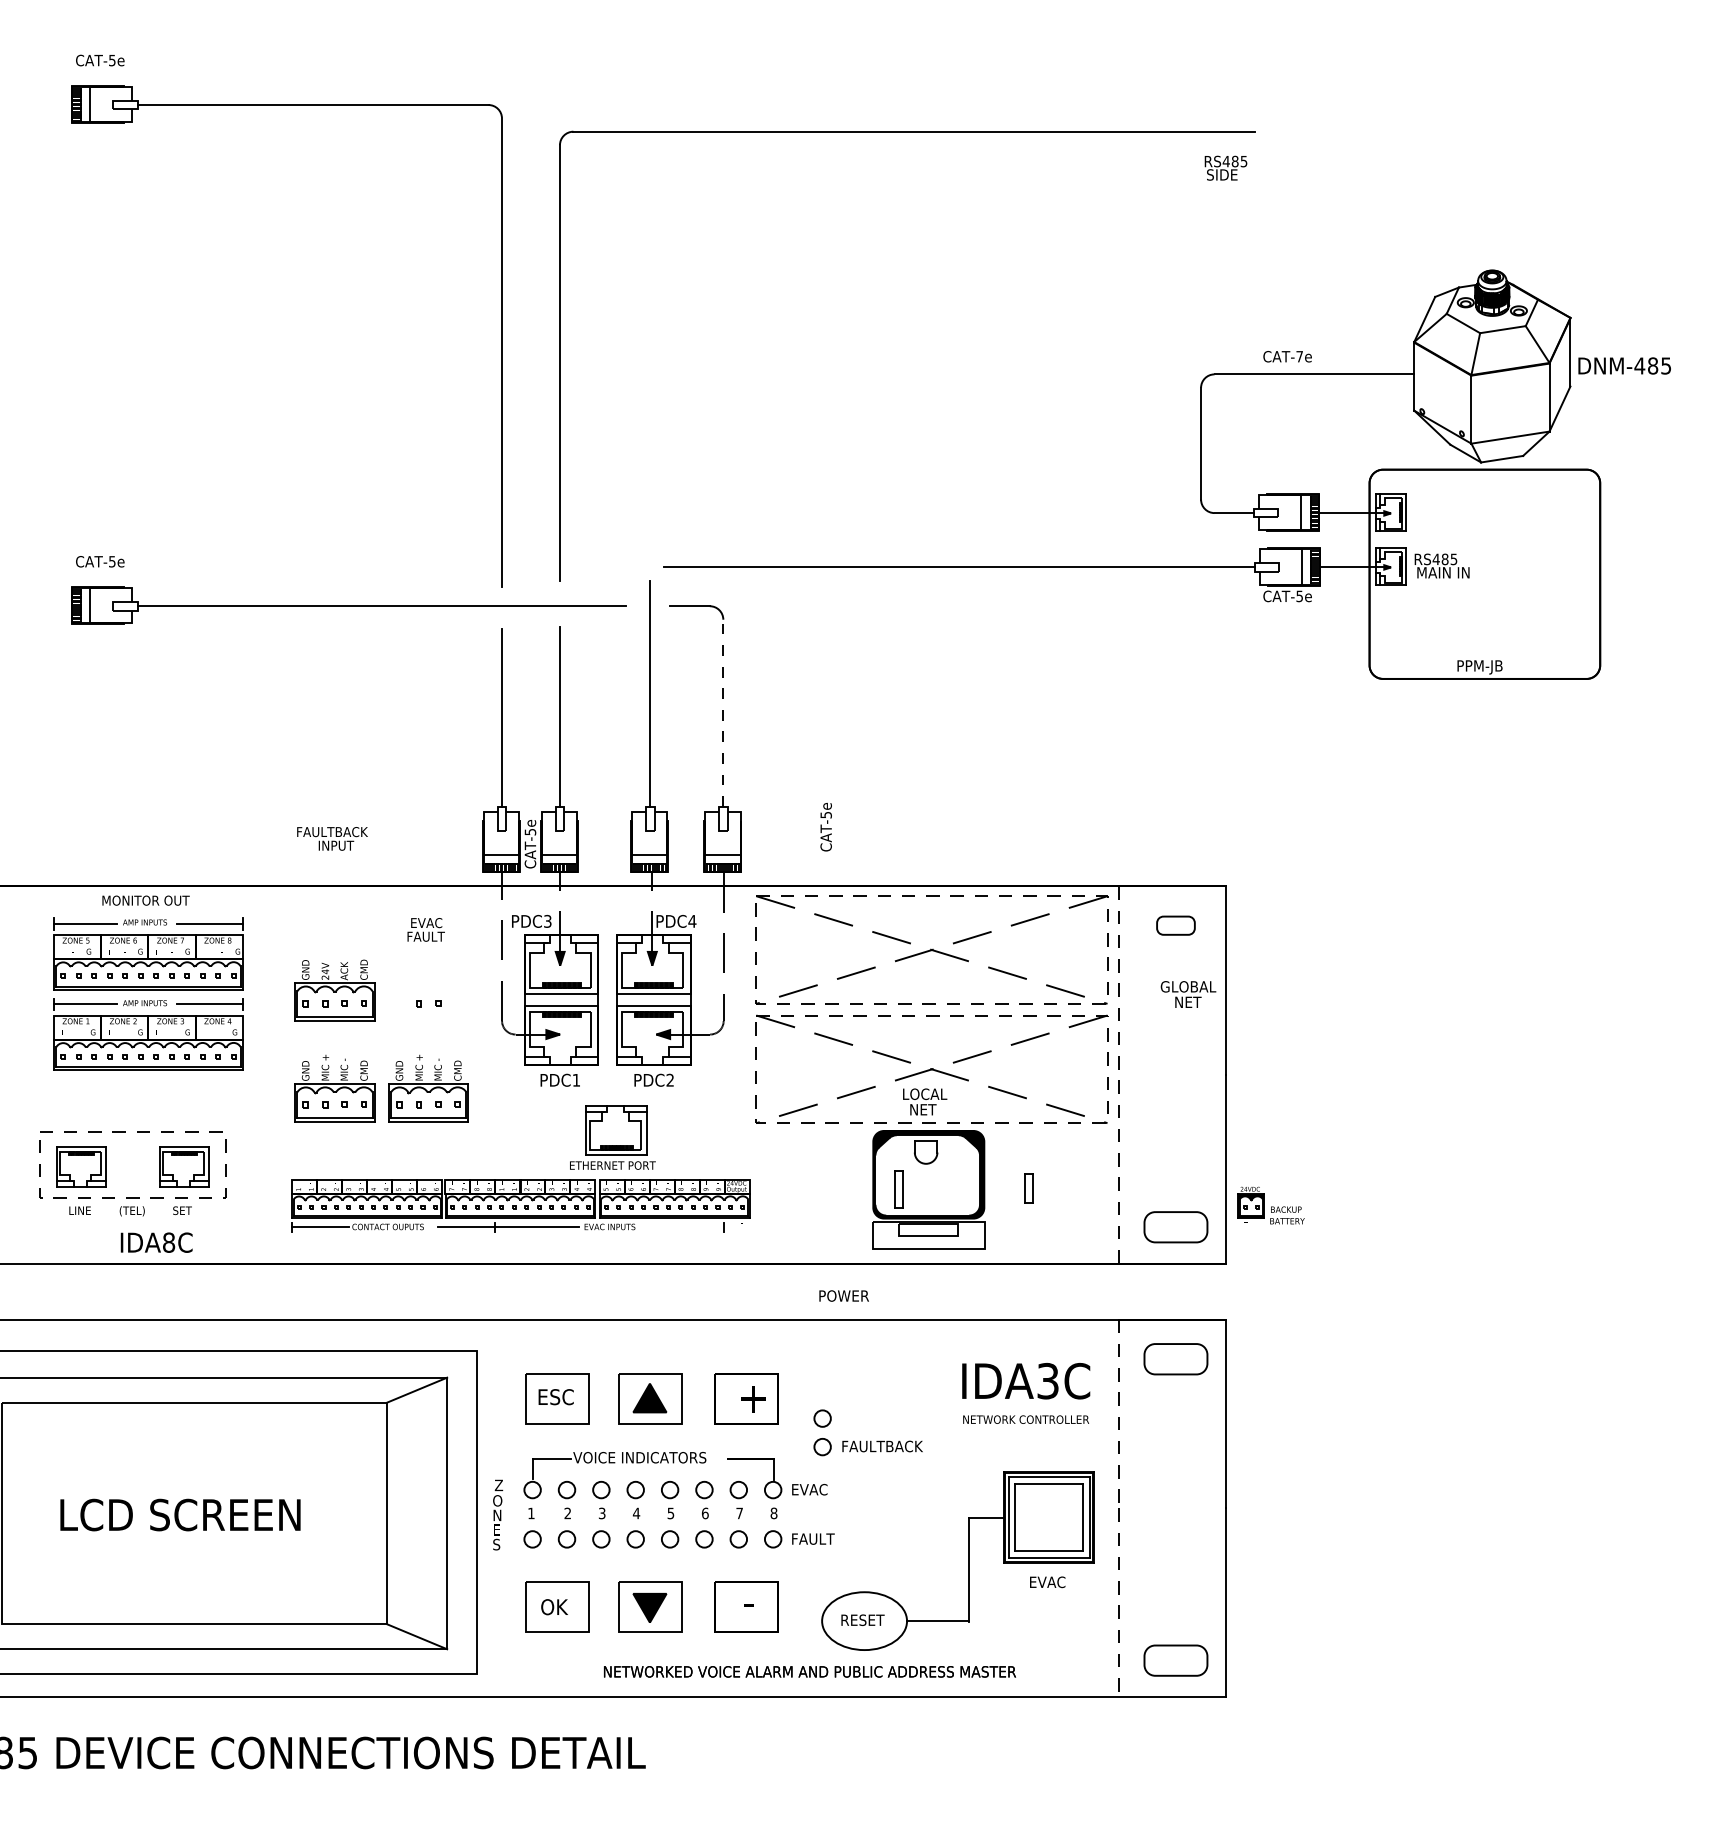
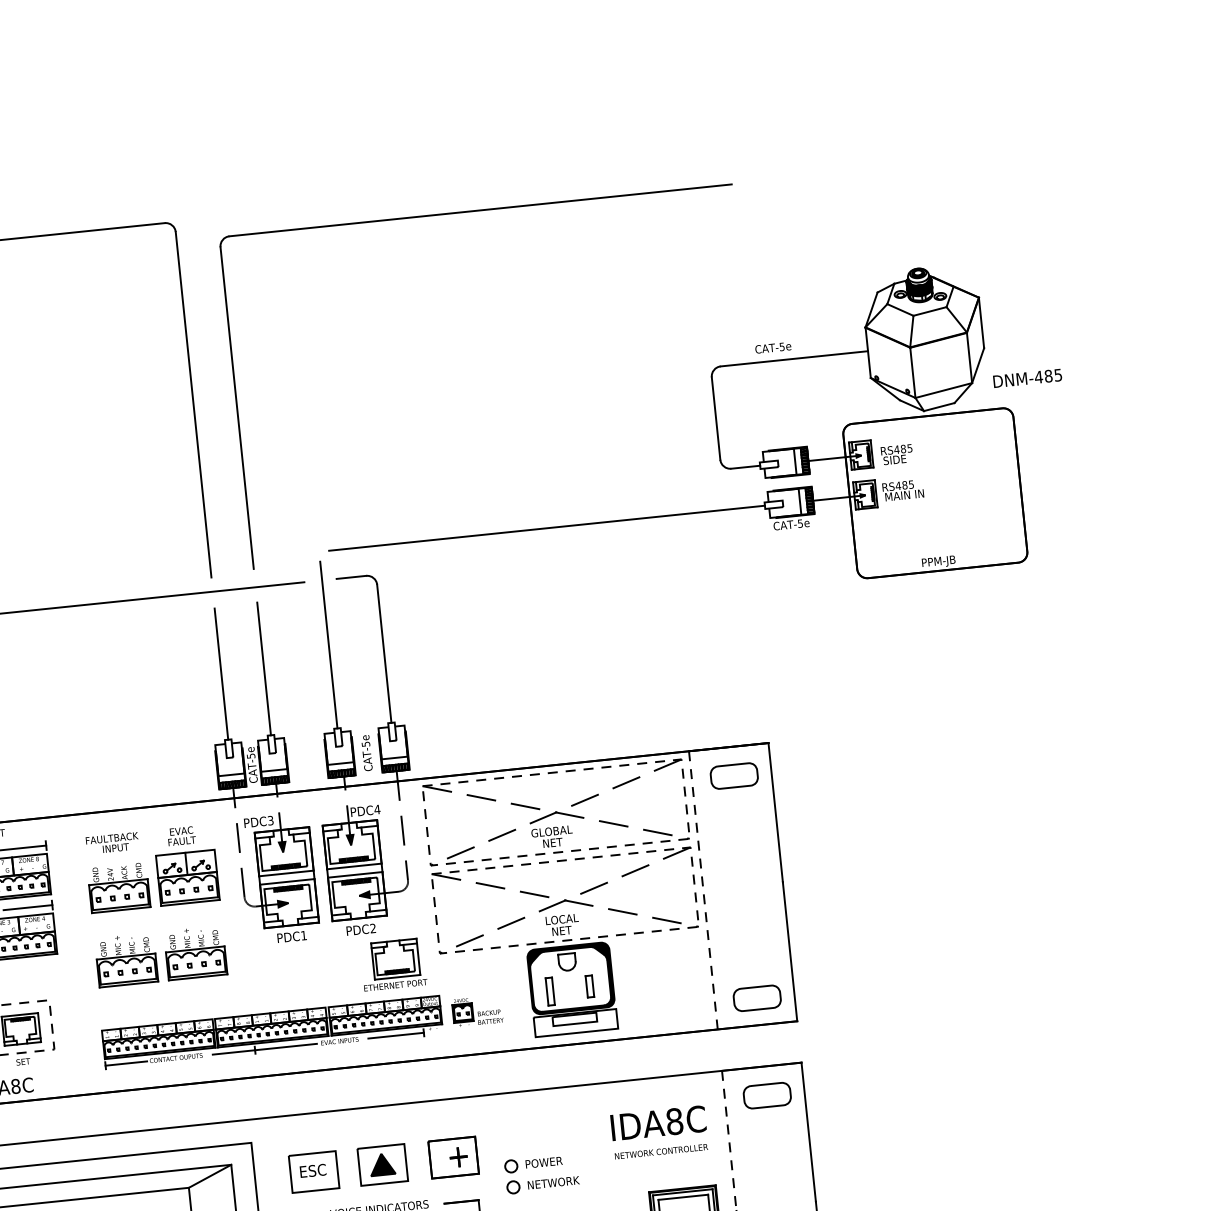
text: (1225, 167) -> (896, 454), moved
text: (1299, 356) -> (782, 346), CAT-7e -> CAT-5e
text: (1624, 365) -> (1027, 378), moved
line: (723, 713) -> (384, 653), dashed -> solid
text: (825, 827) -> (366, 753), moved
text: (332, 838) -> (112, 843), moved
part: (1175, 925) -> (733, 775), size x1.67
part: (428, 986) -> (187, 877), added
text: (1188, 994) -> (552, 837), moved
part: (612, 1137) -> (393, 964), moved
part: (1028, 1188) -> (589, 986), moved
part: (1270, 1205) -> (477, 1011), moved
line: (685, 1227) -> (395, 1035), added
text: (843, 1295) -> (543, 1162), moved
text: (1048, 1381) -> (675, 1121), IDA3C -> IDA8C
text: (882, 1446) -> (557, 1182), FAULTBACK -> NETWORK

